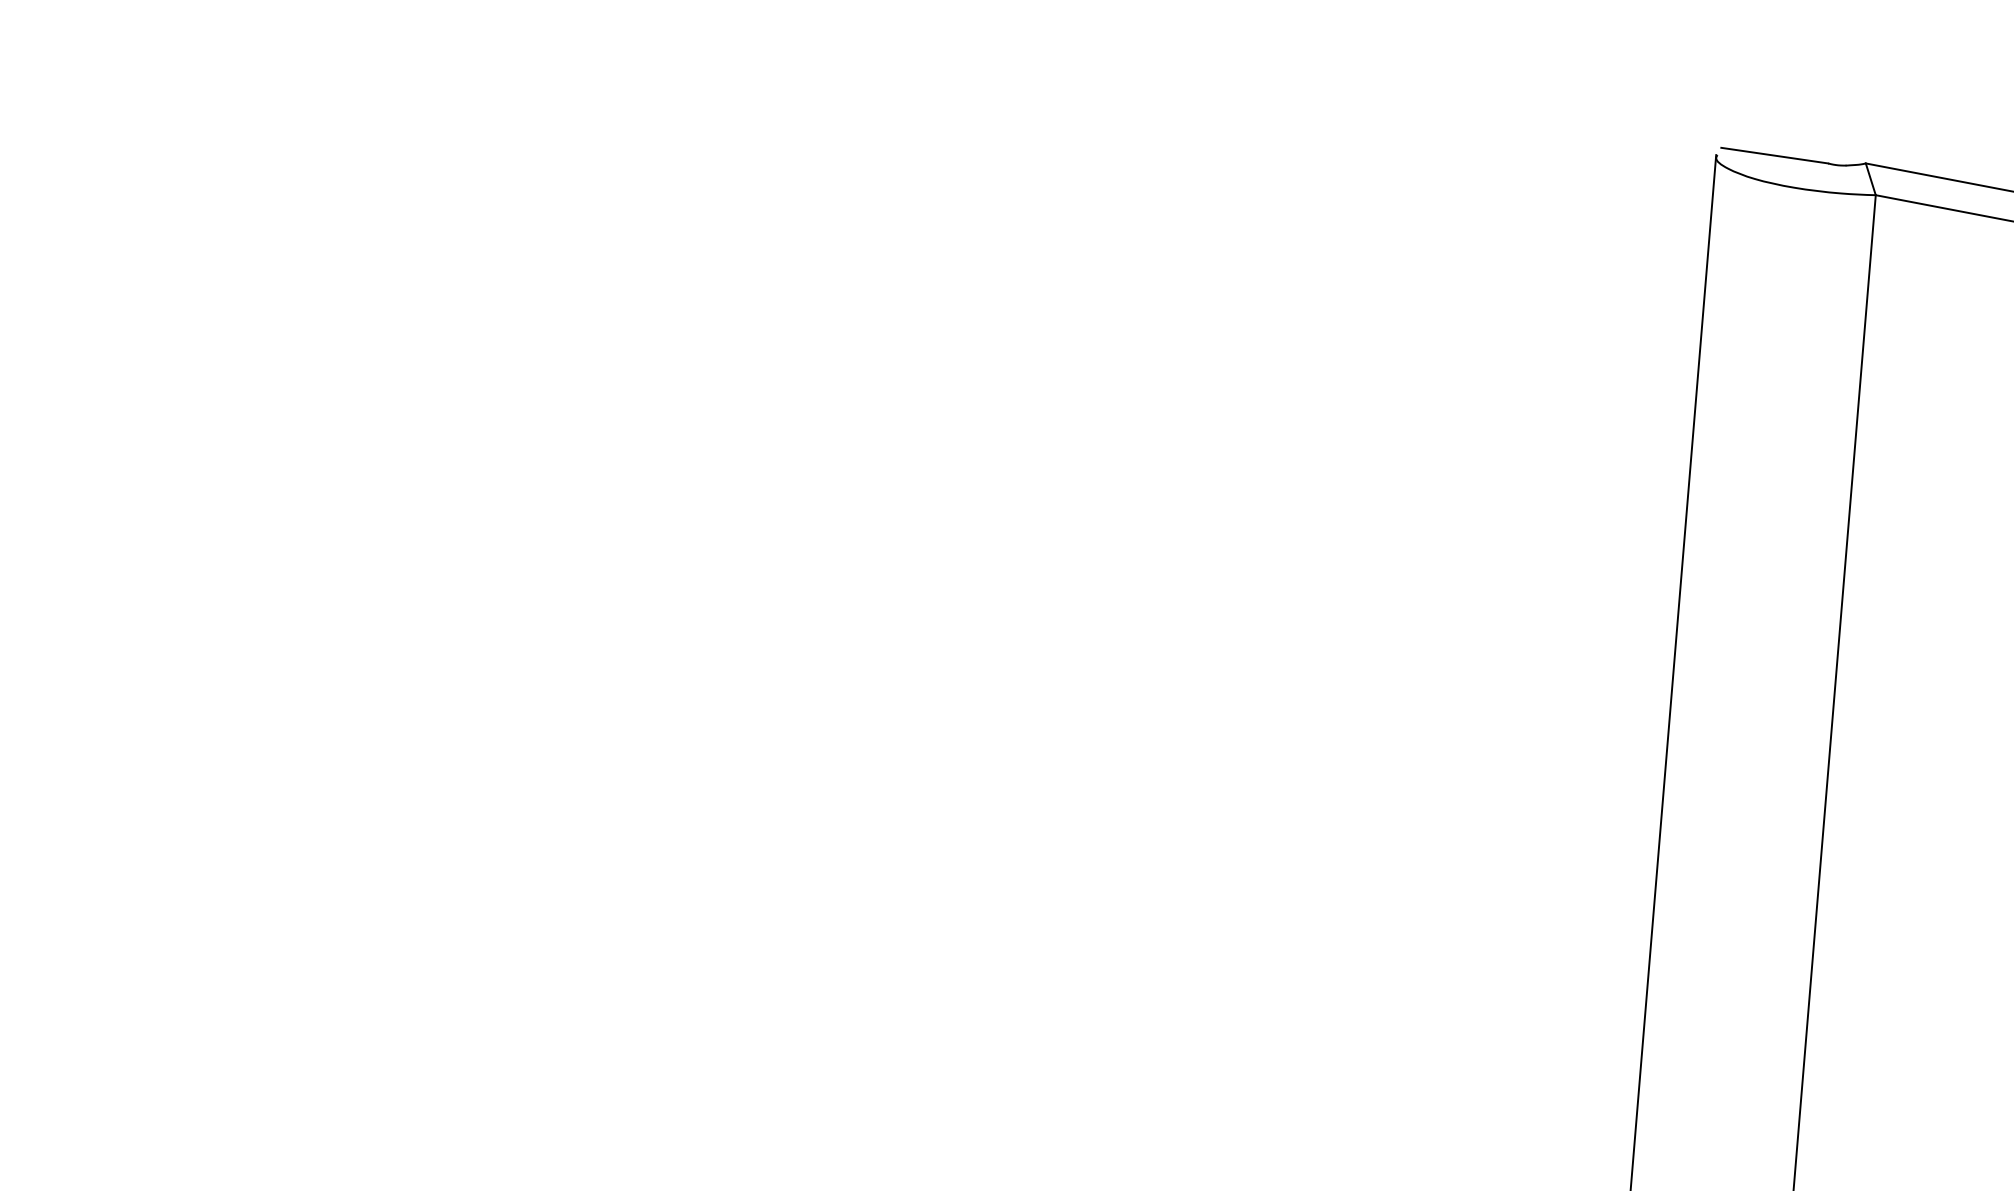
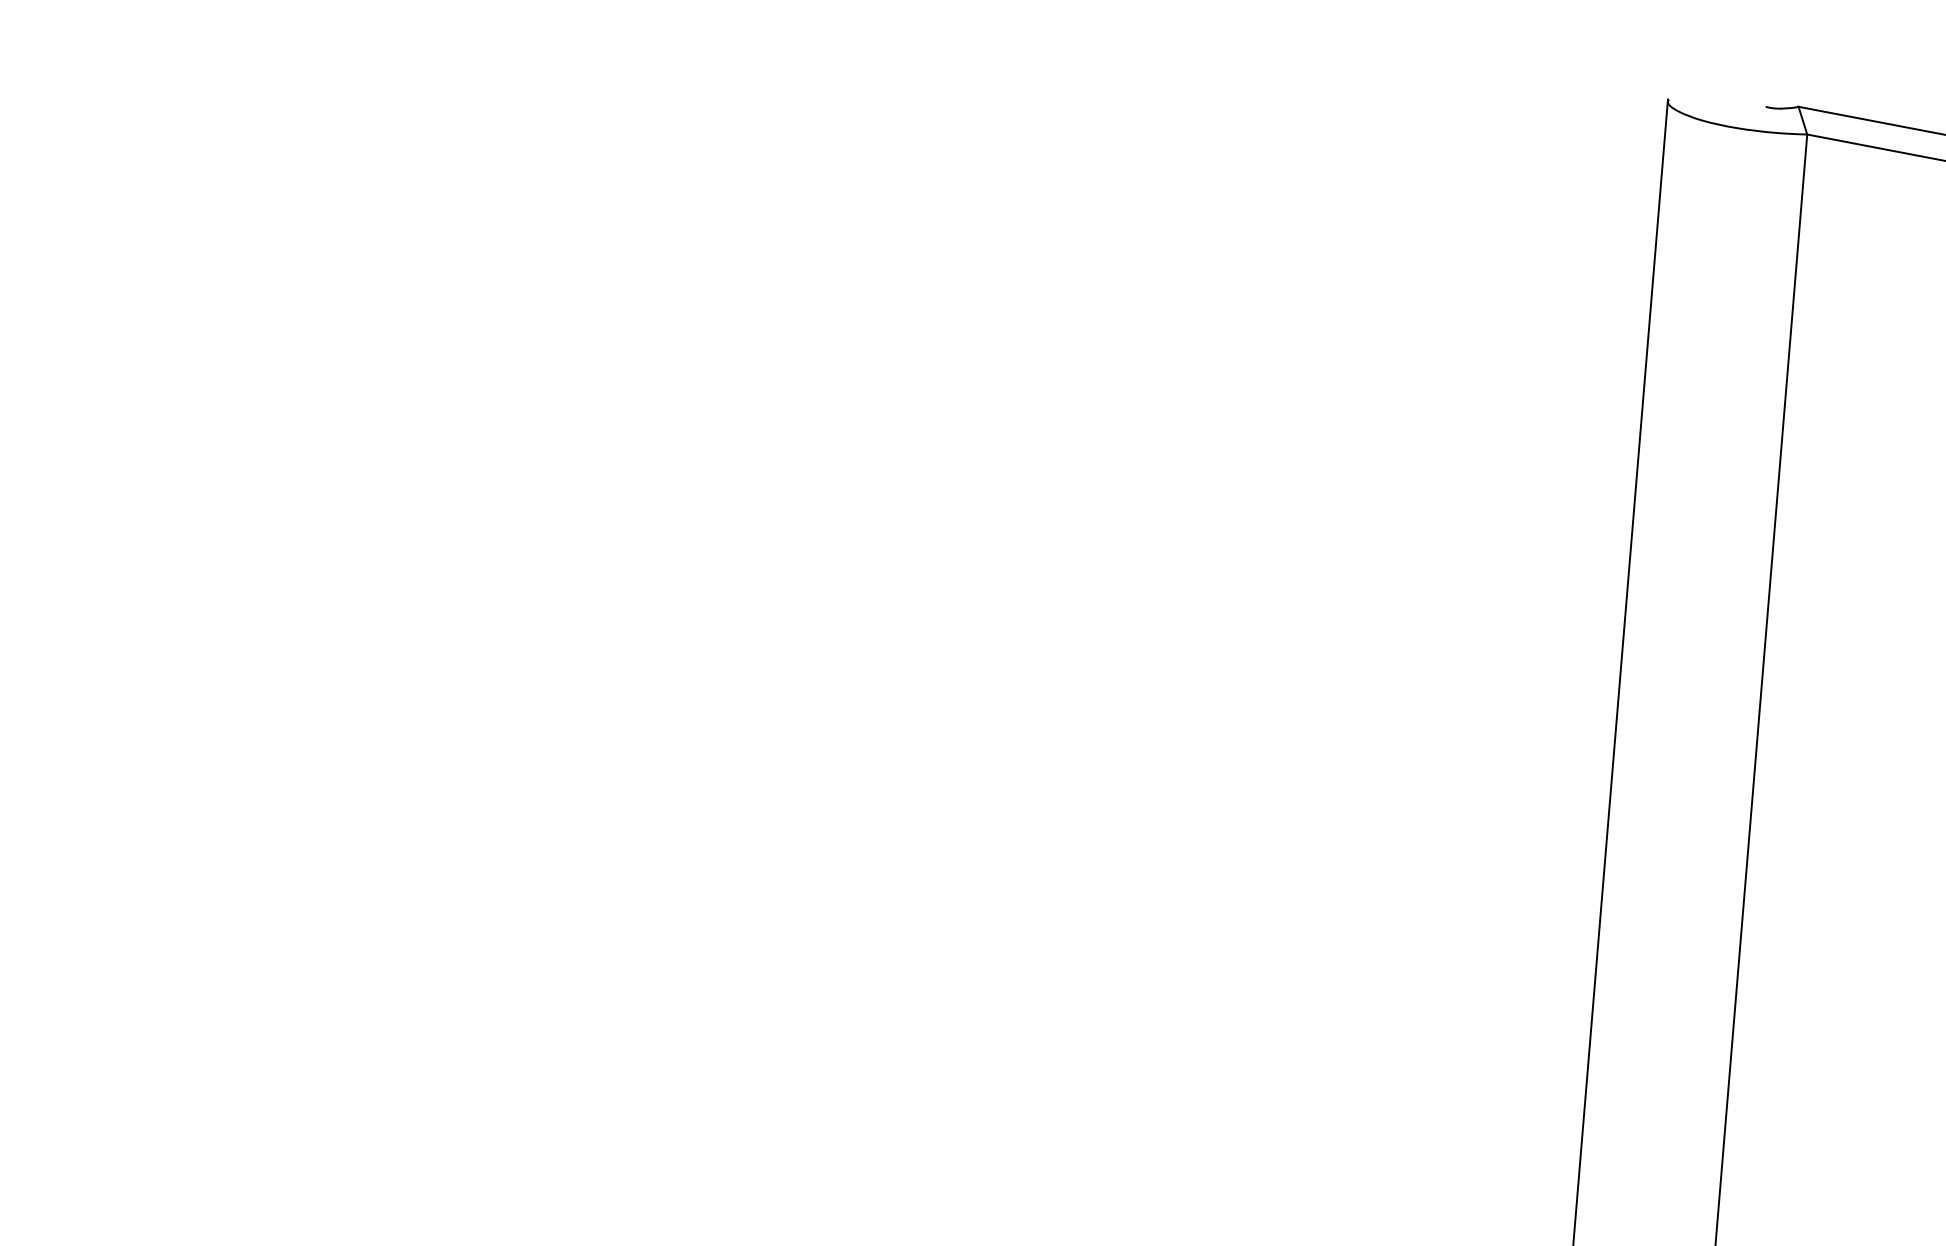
line: (1774, 155) -> (1718, 99), removed

